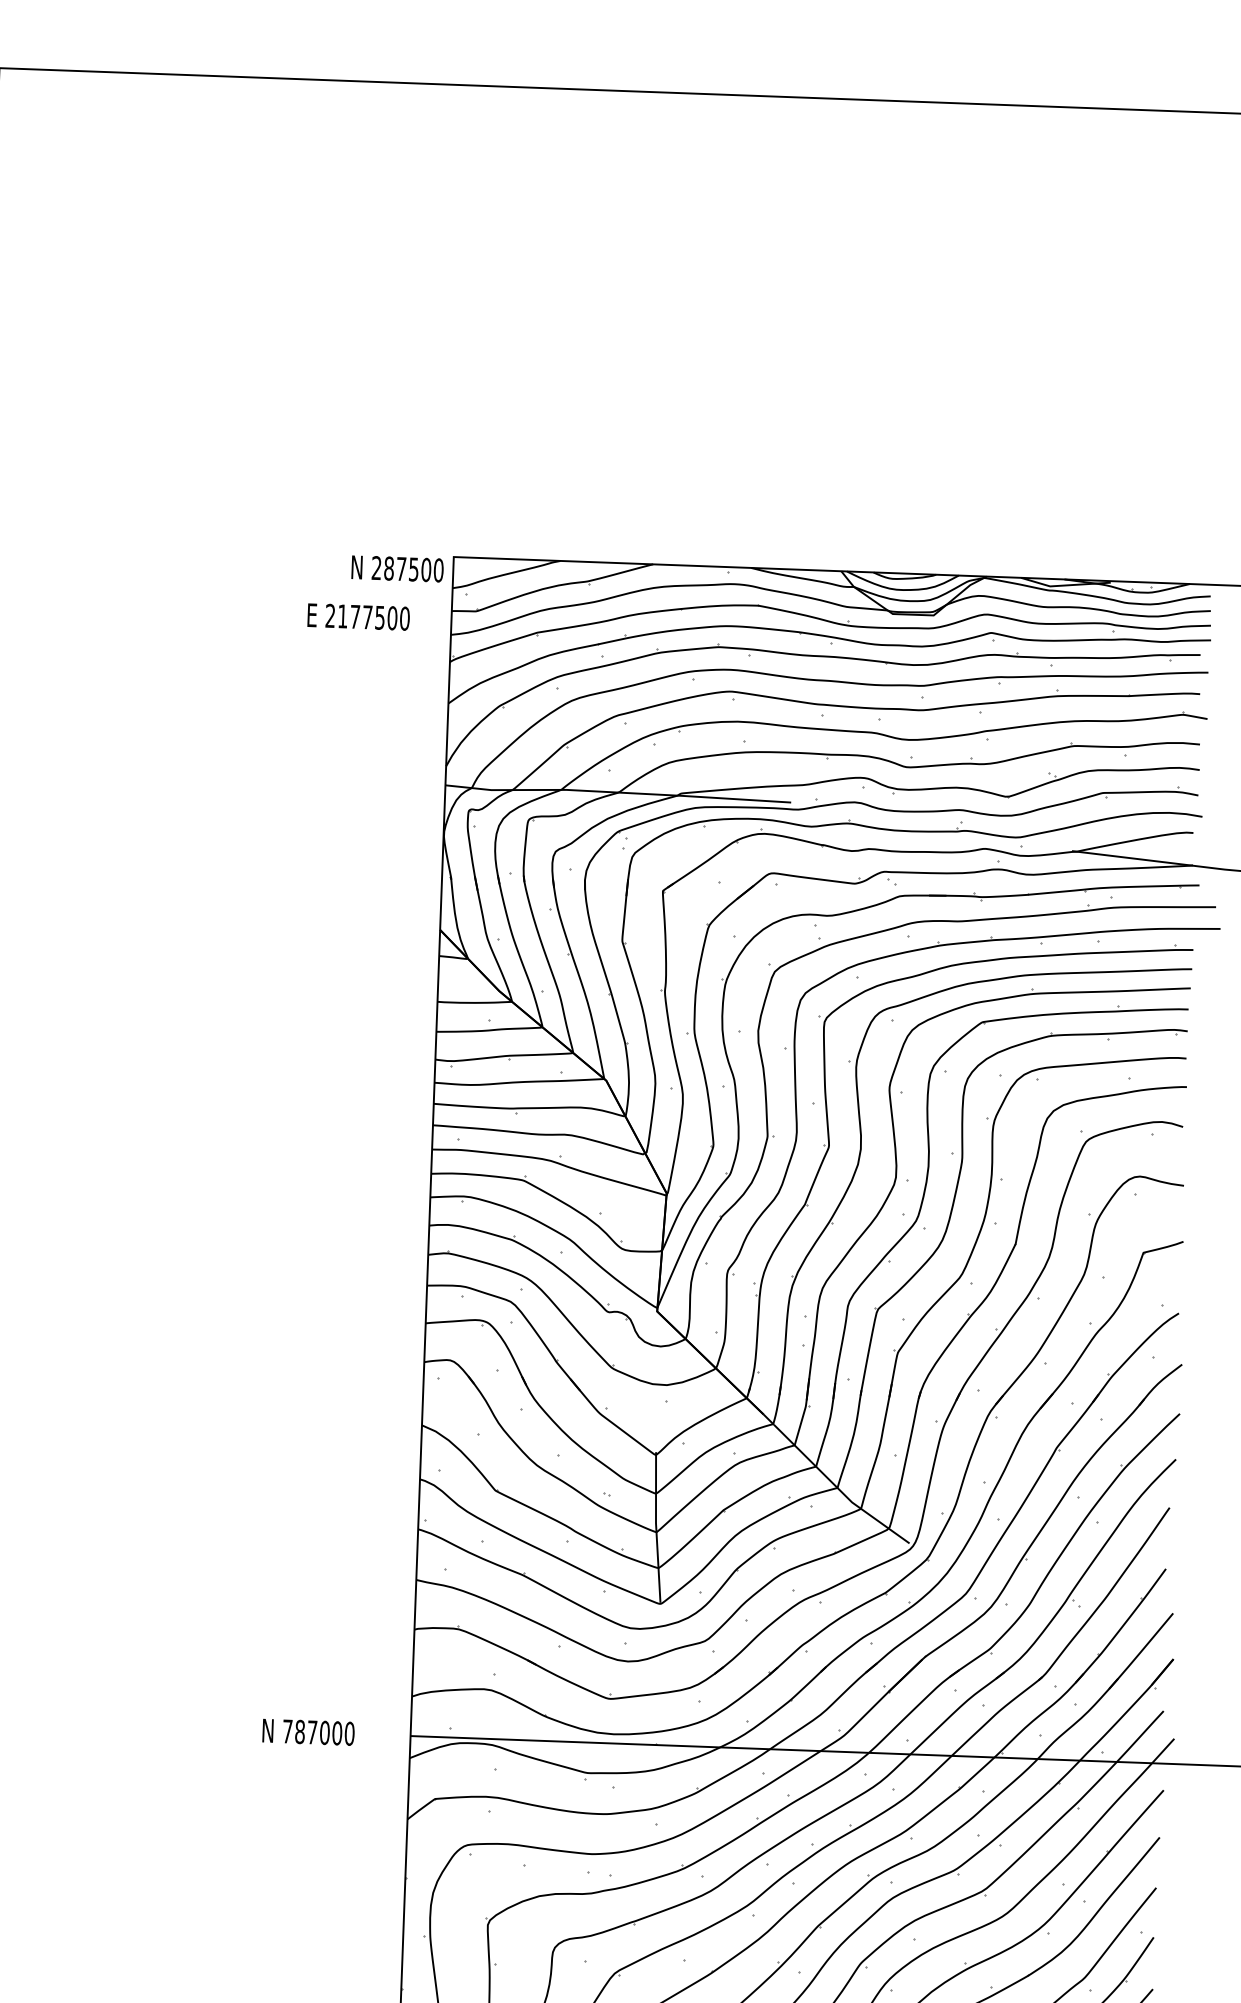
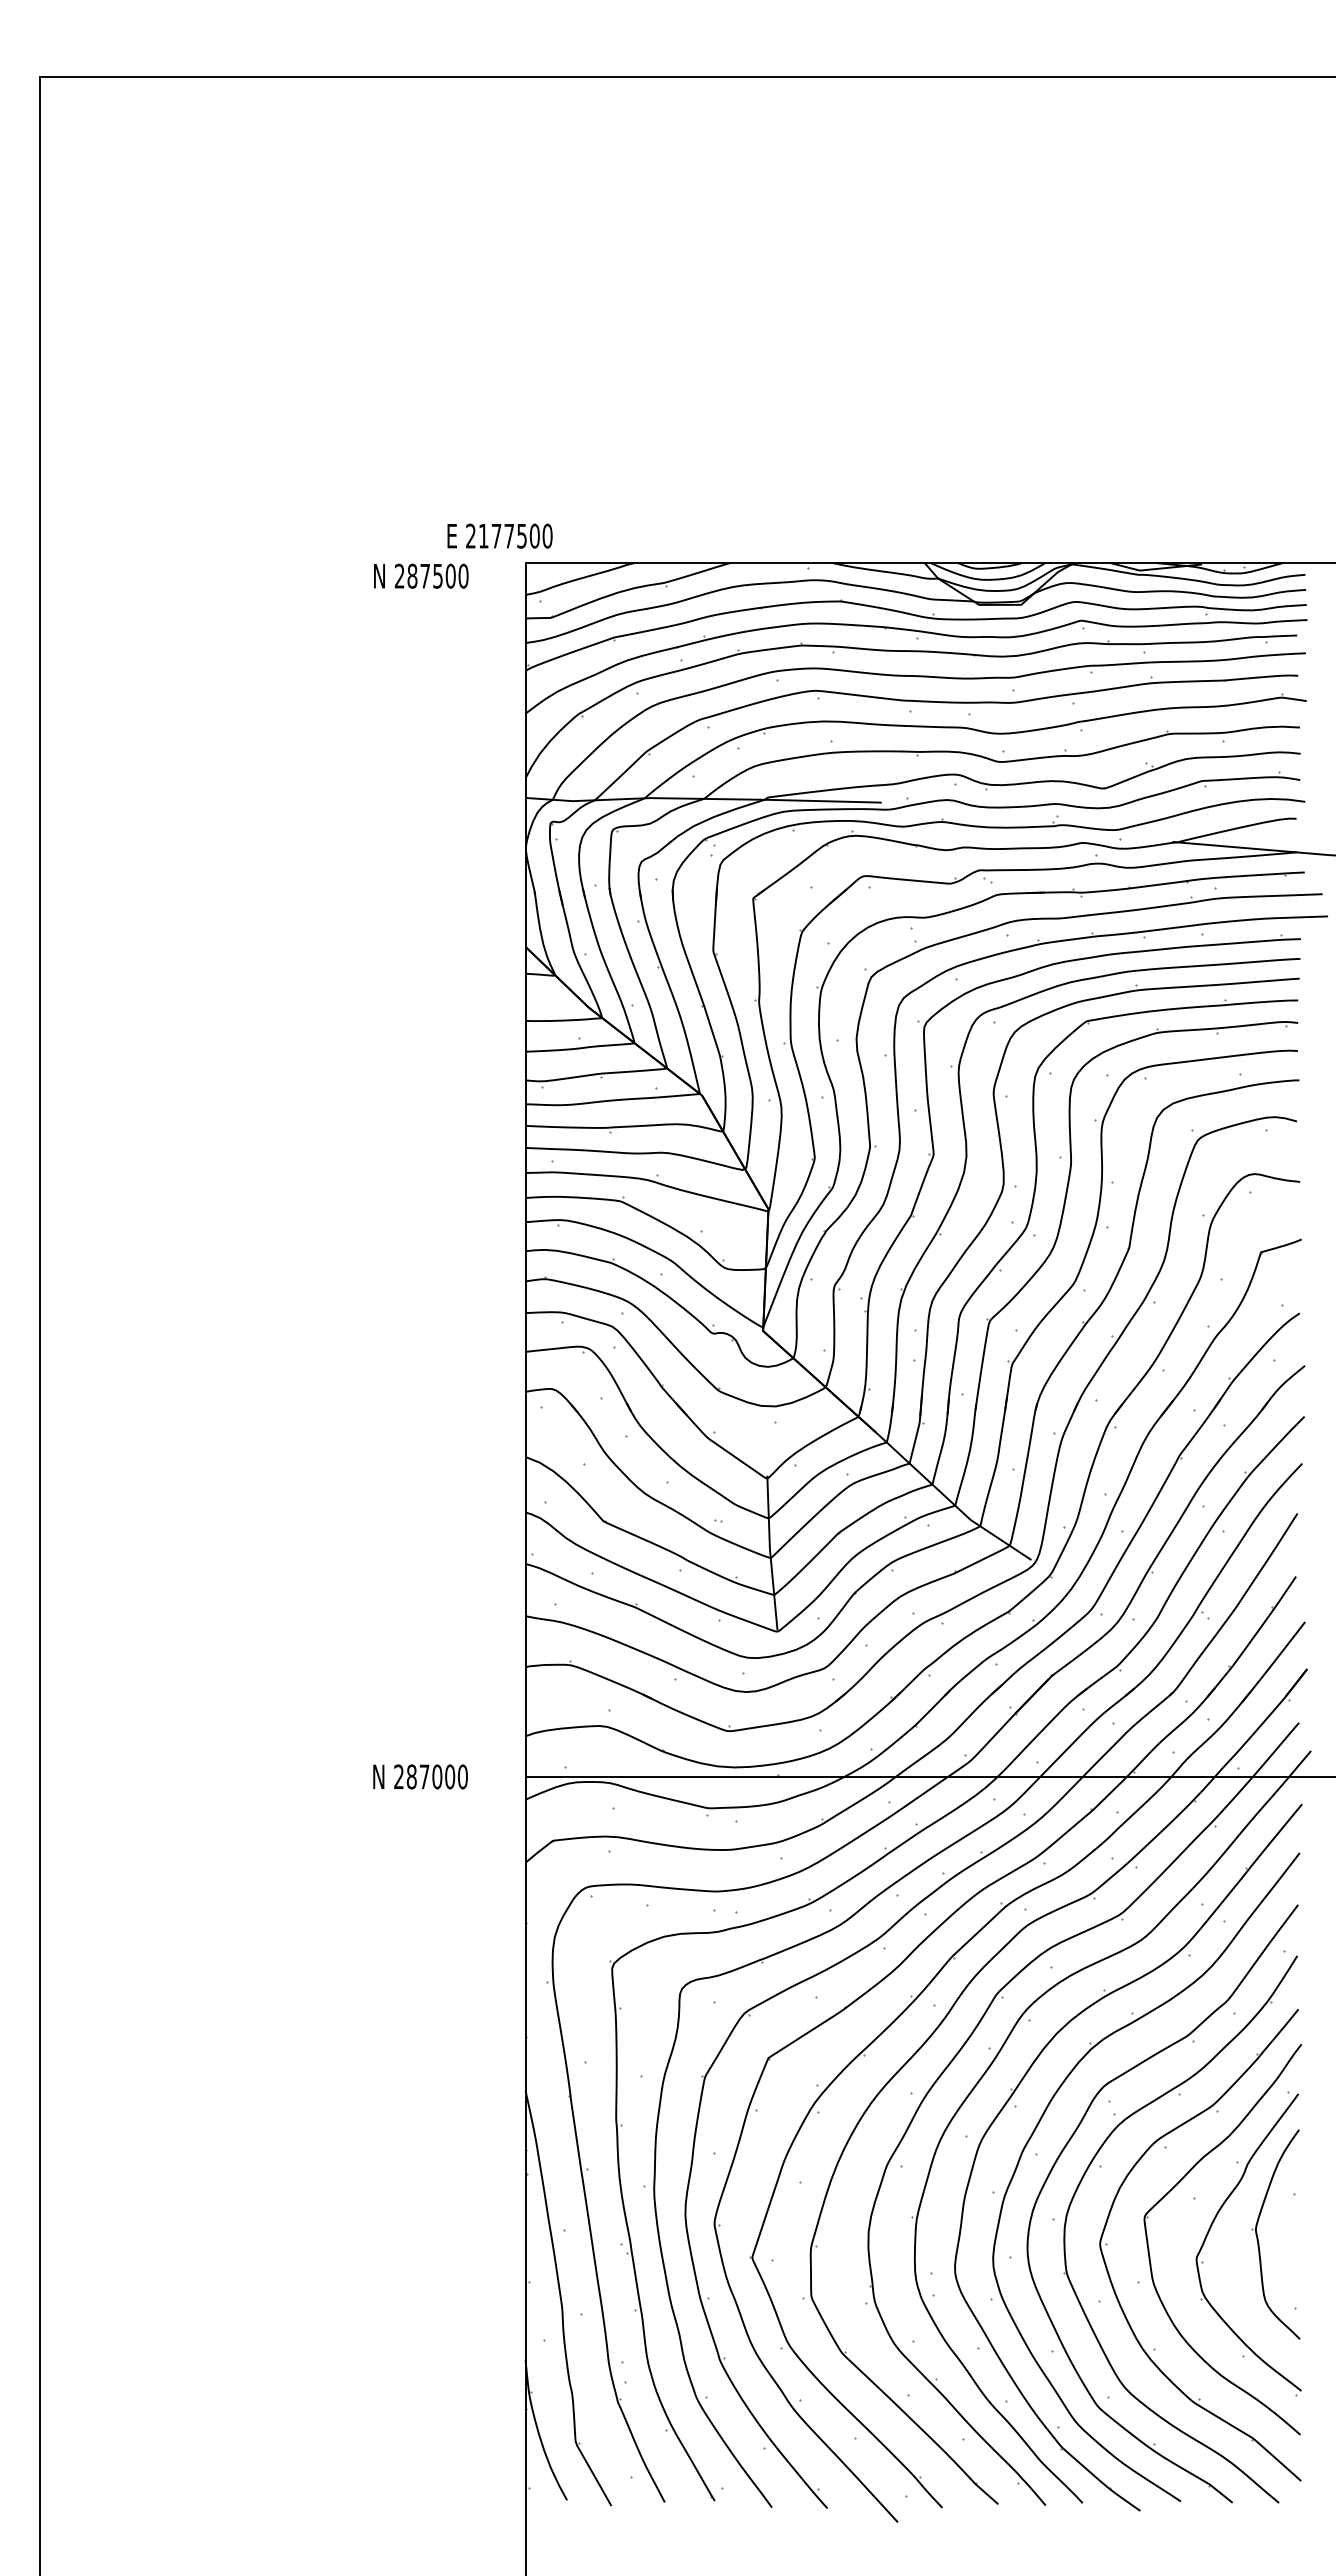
text: (397, 568) -> (421, 575), moved
text: (358, 616) -> (499, 535), moved
text: (287, 1731) -> (398, 1776), 787000 -> 287000

